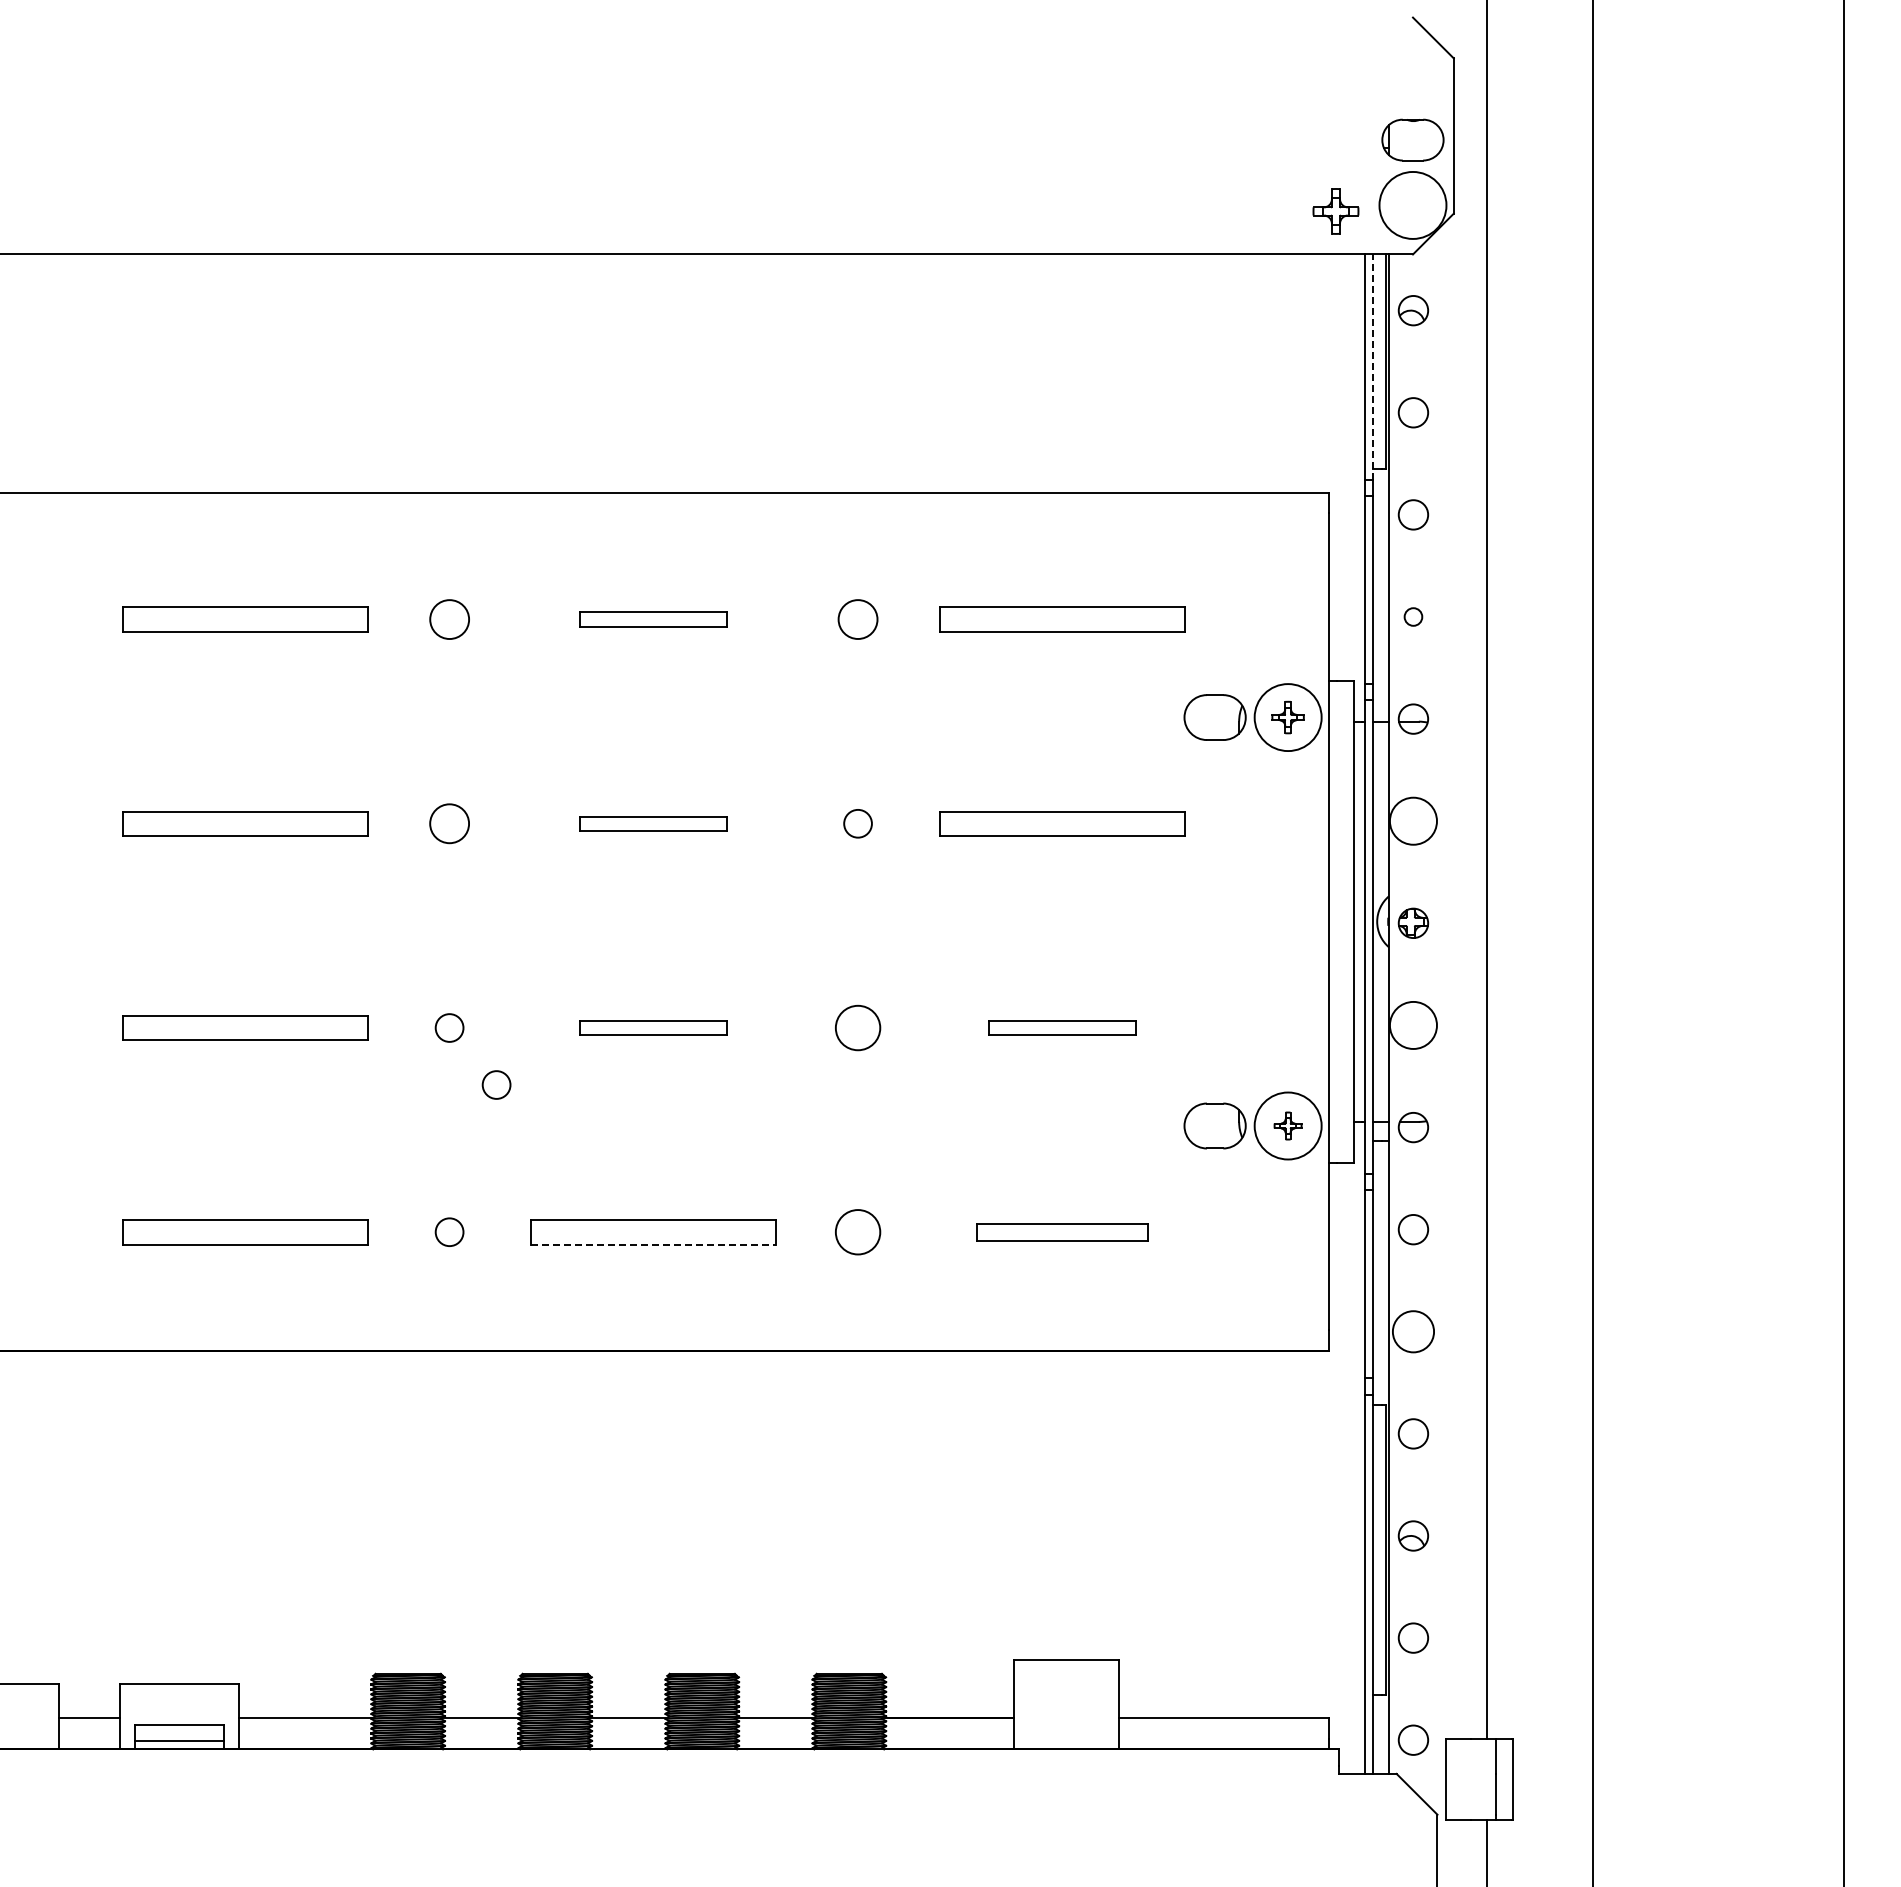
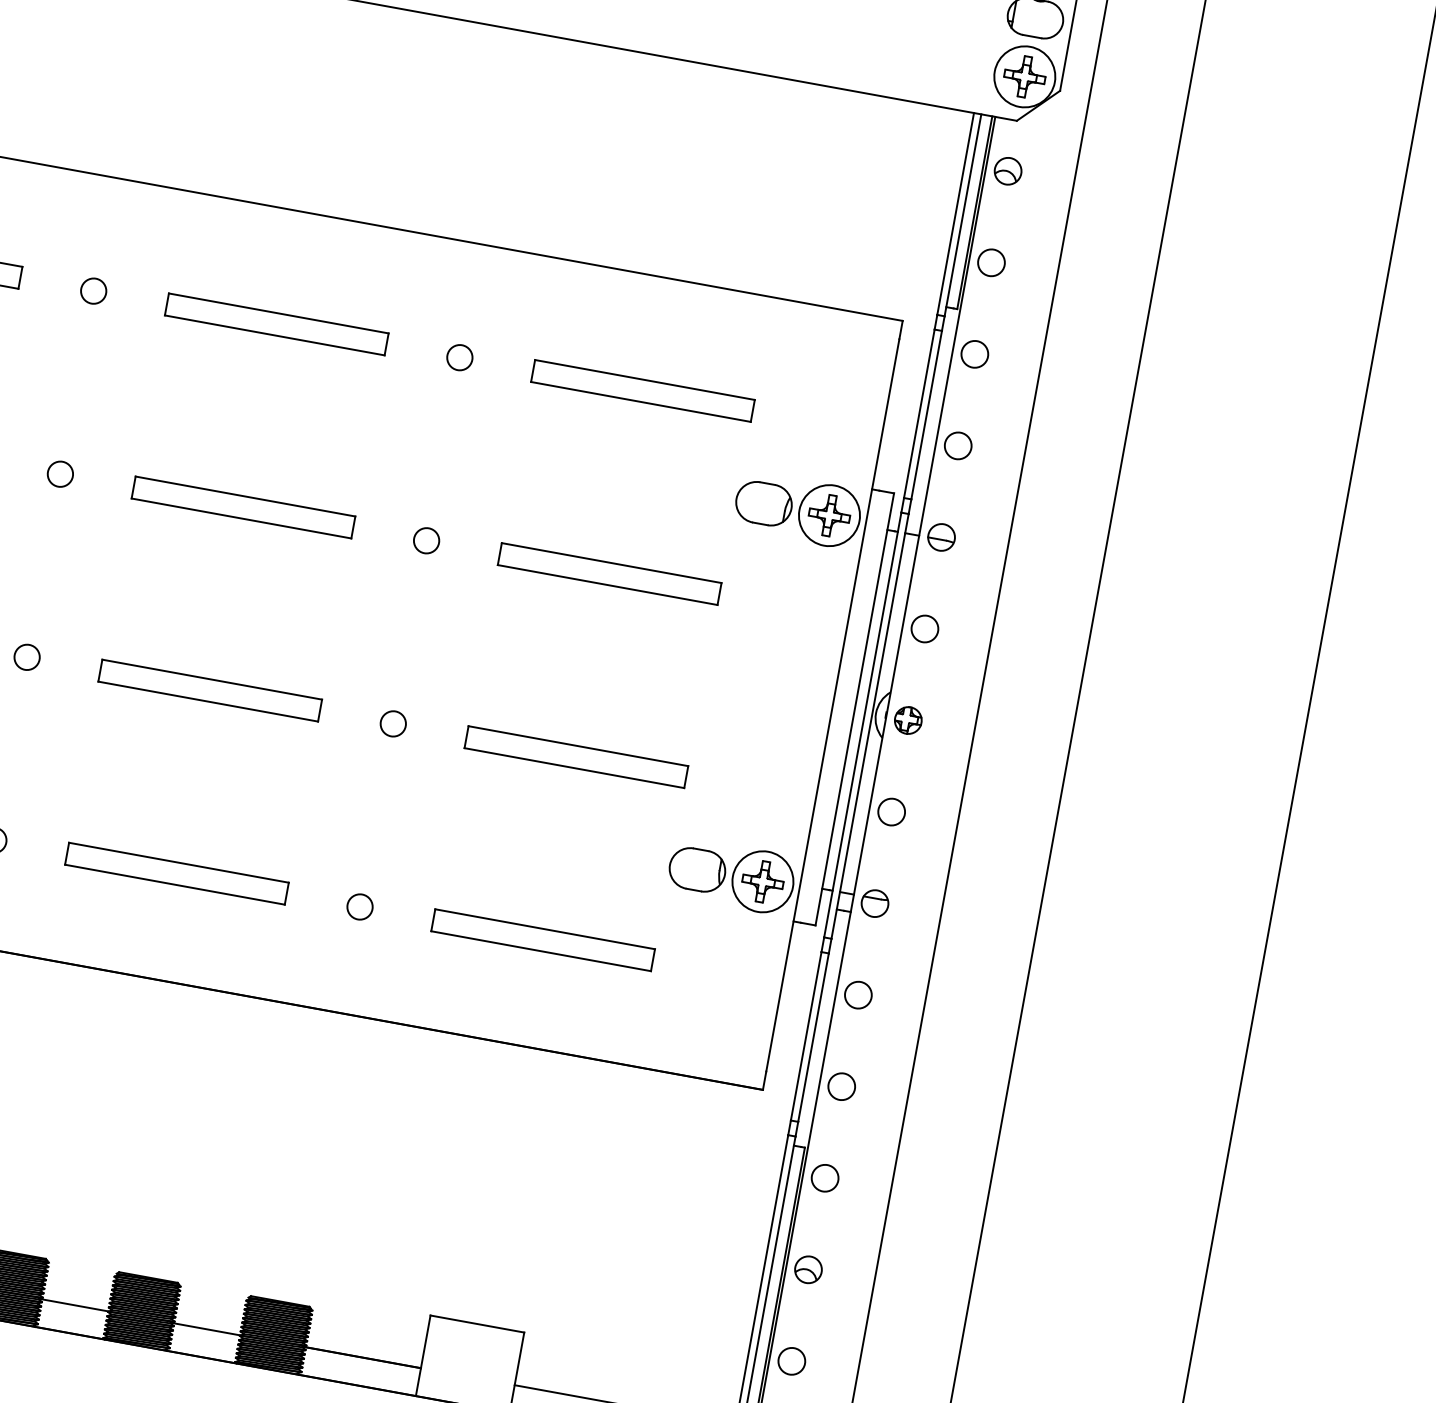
part: (1335, 211) -> (1024, 76), moved
line: (1373, 367) -> (963, 215), dashed -> solid
circle: (1413, 616) -> (958, 445), size x1.67
circle: (449, 619) -> (93, 291), size x0.71
part: (653, 619) -> (276, 324), size x1.67
circle: (857, 619) -> (459, 357), size x0.71
part: (1287, 717) -> (828, 515), size x1.43
circle: (1413, 820) -> (925, 628), size x0.62
circle: (449, 823) -> (60, 473), size x0.71
part: (653, 823) -> (243, 507), size x1.67
circle: (1413, 1025) -> (891, 812), size x0.62
part: (653, 1027) -> (210, 690), size x1.67
circle: (857, 1027) -> (392, 723), size x0.62
part: (1062, 1027) -> (576, 756), size x1.67
circle: (496, 1084) -> (59, 715), removed
part: (1287, 1125) -> (762, 881), size x1.67
part: (1062, 1231) -> (543, 939), size x1.43
circle: (857, 1232) -> (359, 907), size x0.62
line: (653, 1244) -> (174, 884), dashed -> solid
circle: (1413, 1331) -> (841, 1086), size x0.71

